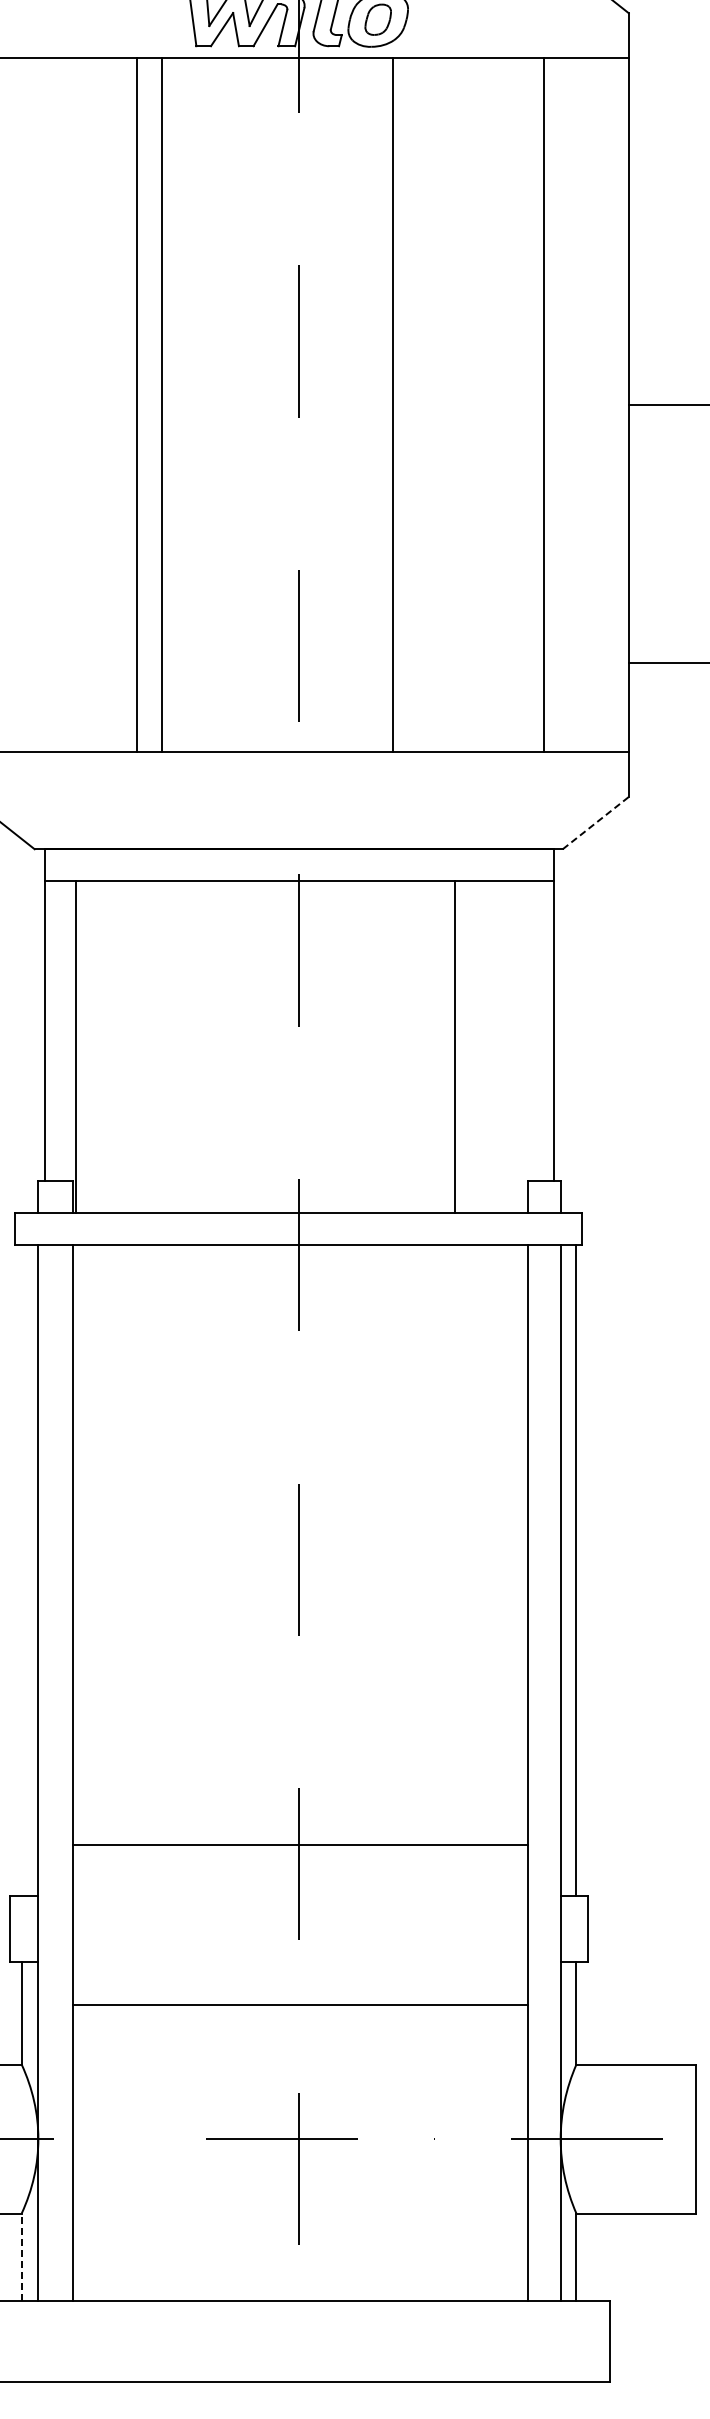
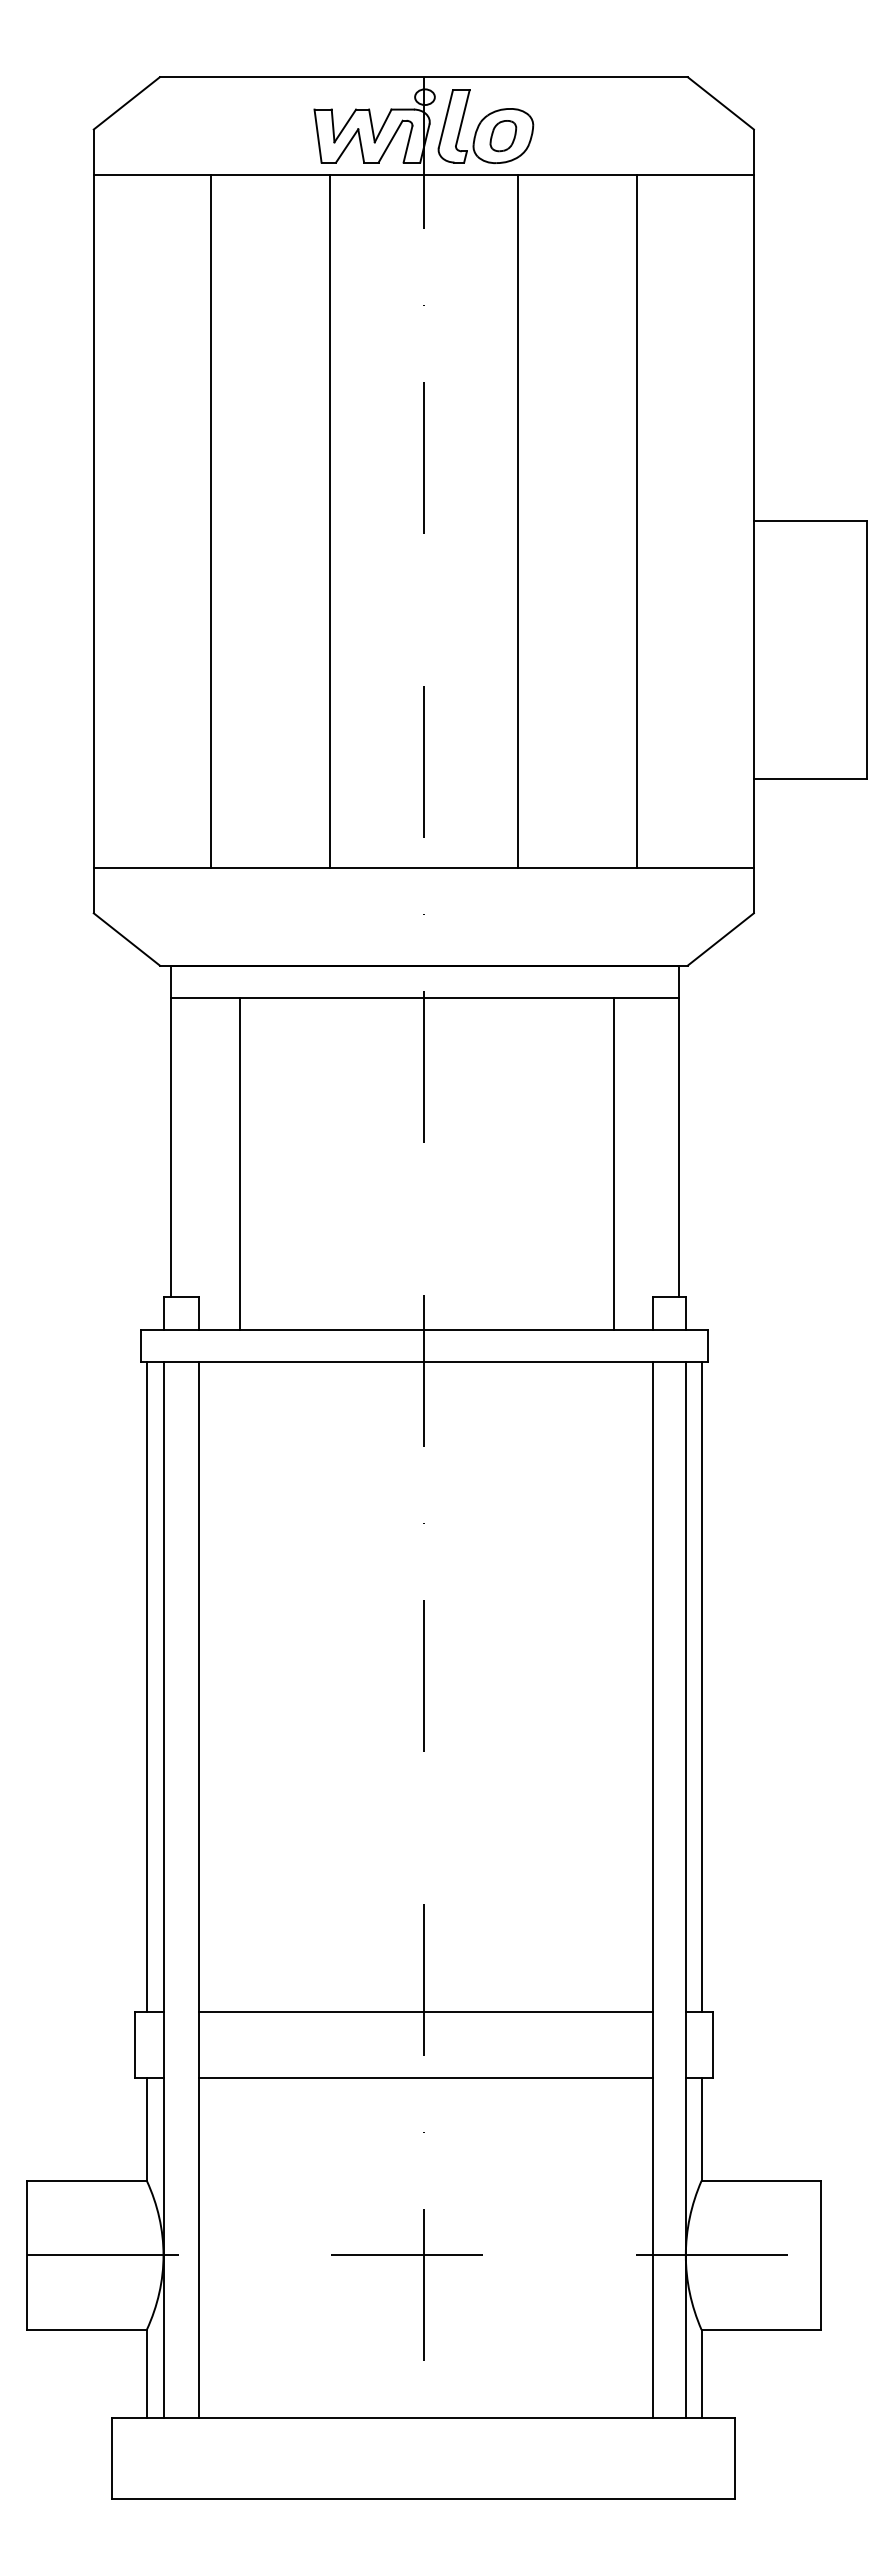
line: (136, 405) -> (210, 521), moved
line: (161, 405) -> (329, 521), moved
line: (544, 405) -> (637, 521), moved
line: (596, 823) -> (721, 939), dashed -> solid
line: (75, 1047) -> (239, 1163), moved
line: (454, 1047) -> (613, 1163), moved
line: (21, 1570) -> (146, 1686), added
line: (300, 1844) -> (425, 2011), moved
line: (300, 2005) -> (425, 2078), moved
line: (21, 2257) -> (146, 2373), dashed -> solid

